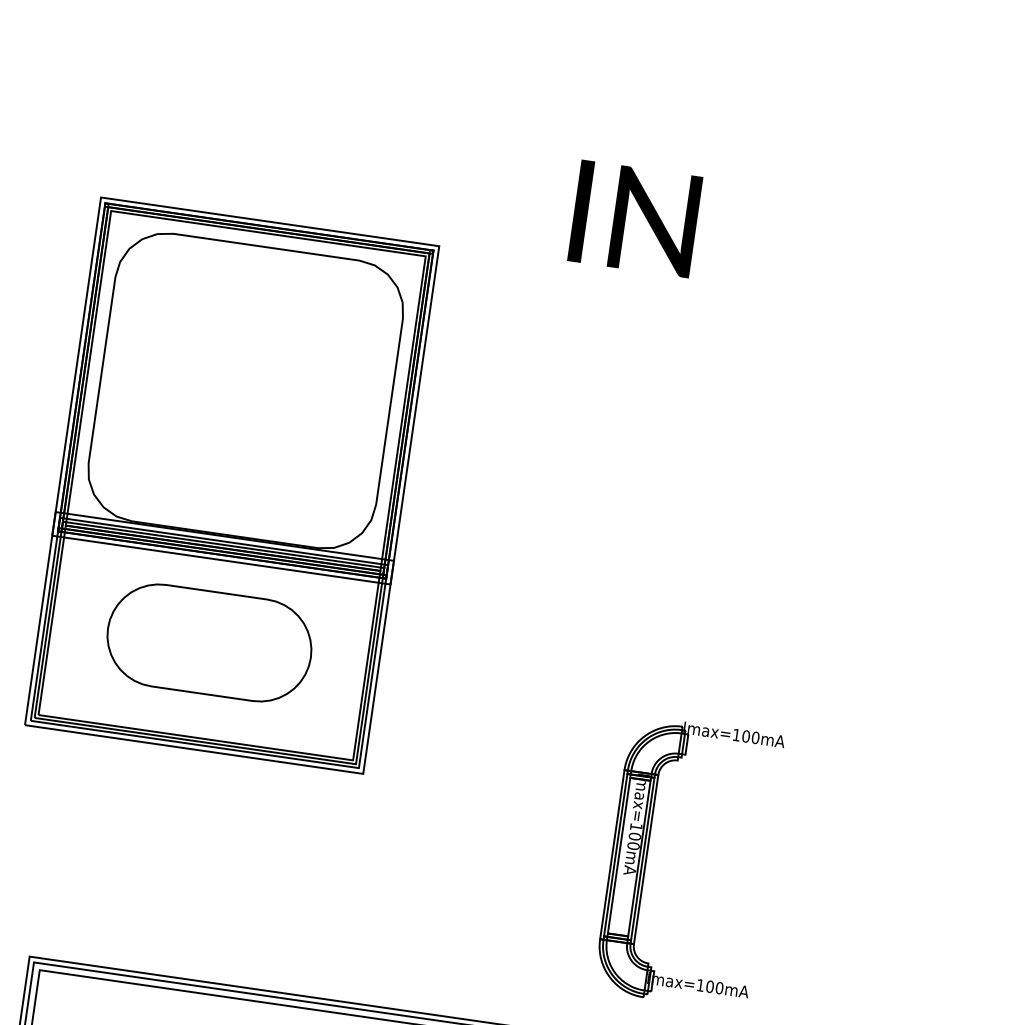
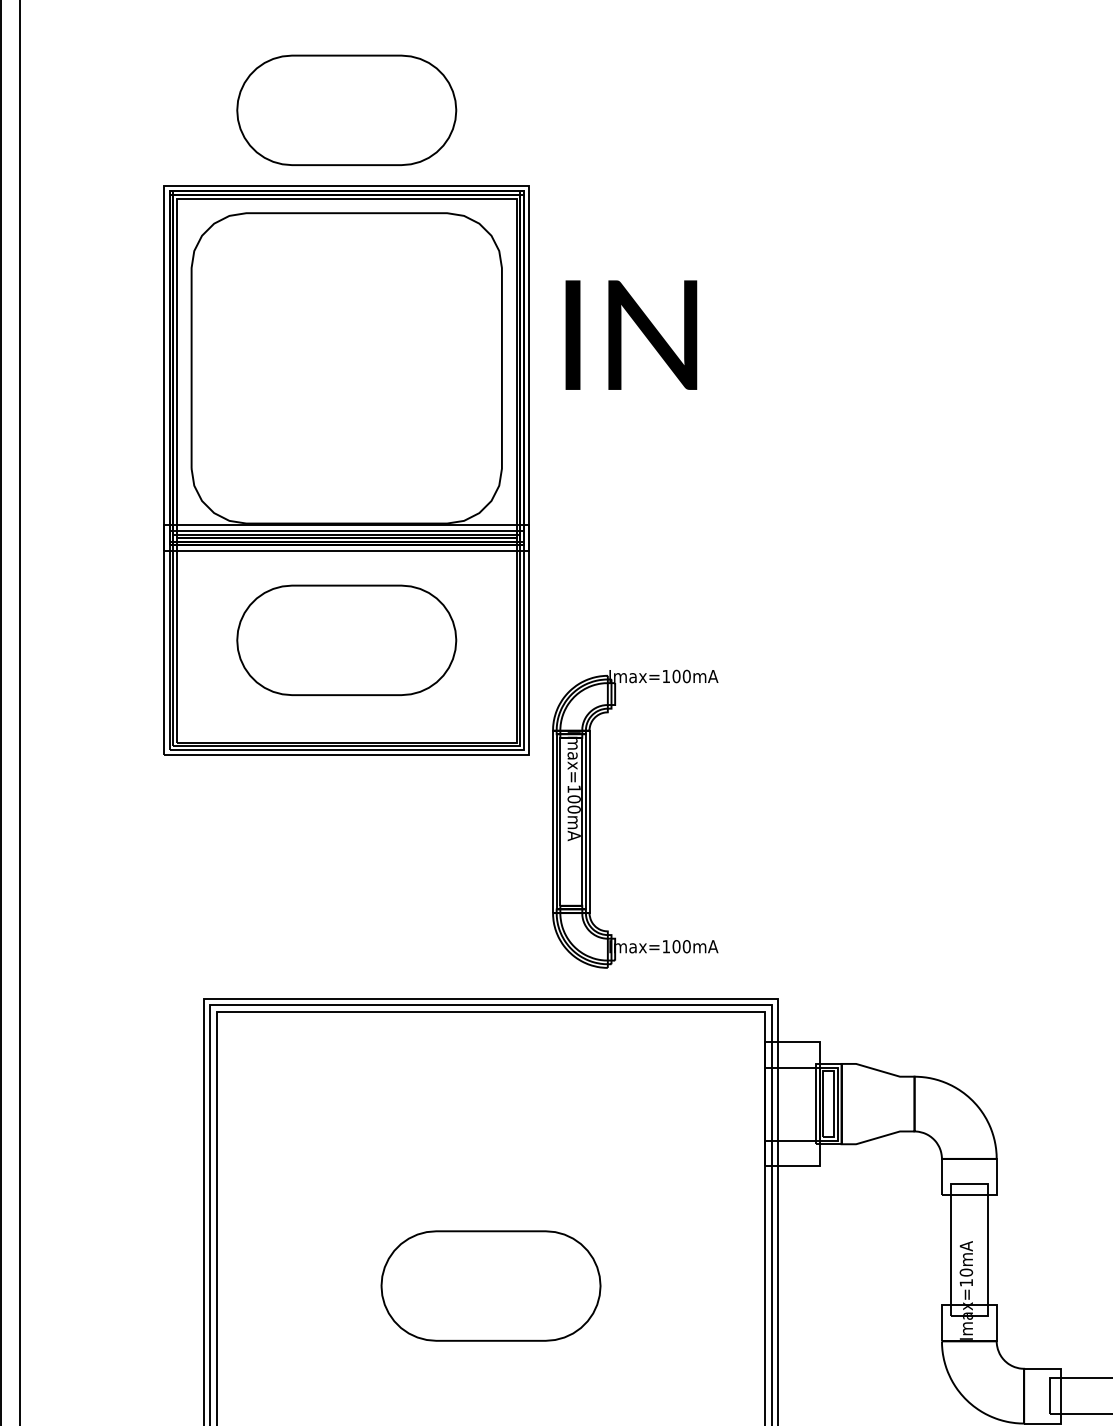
part: (280, 151) -> (346, 109), added
text: (635, 218) -> (631, 334), moved
part: (647, 856) -> (590, 818), moved

